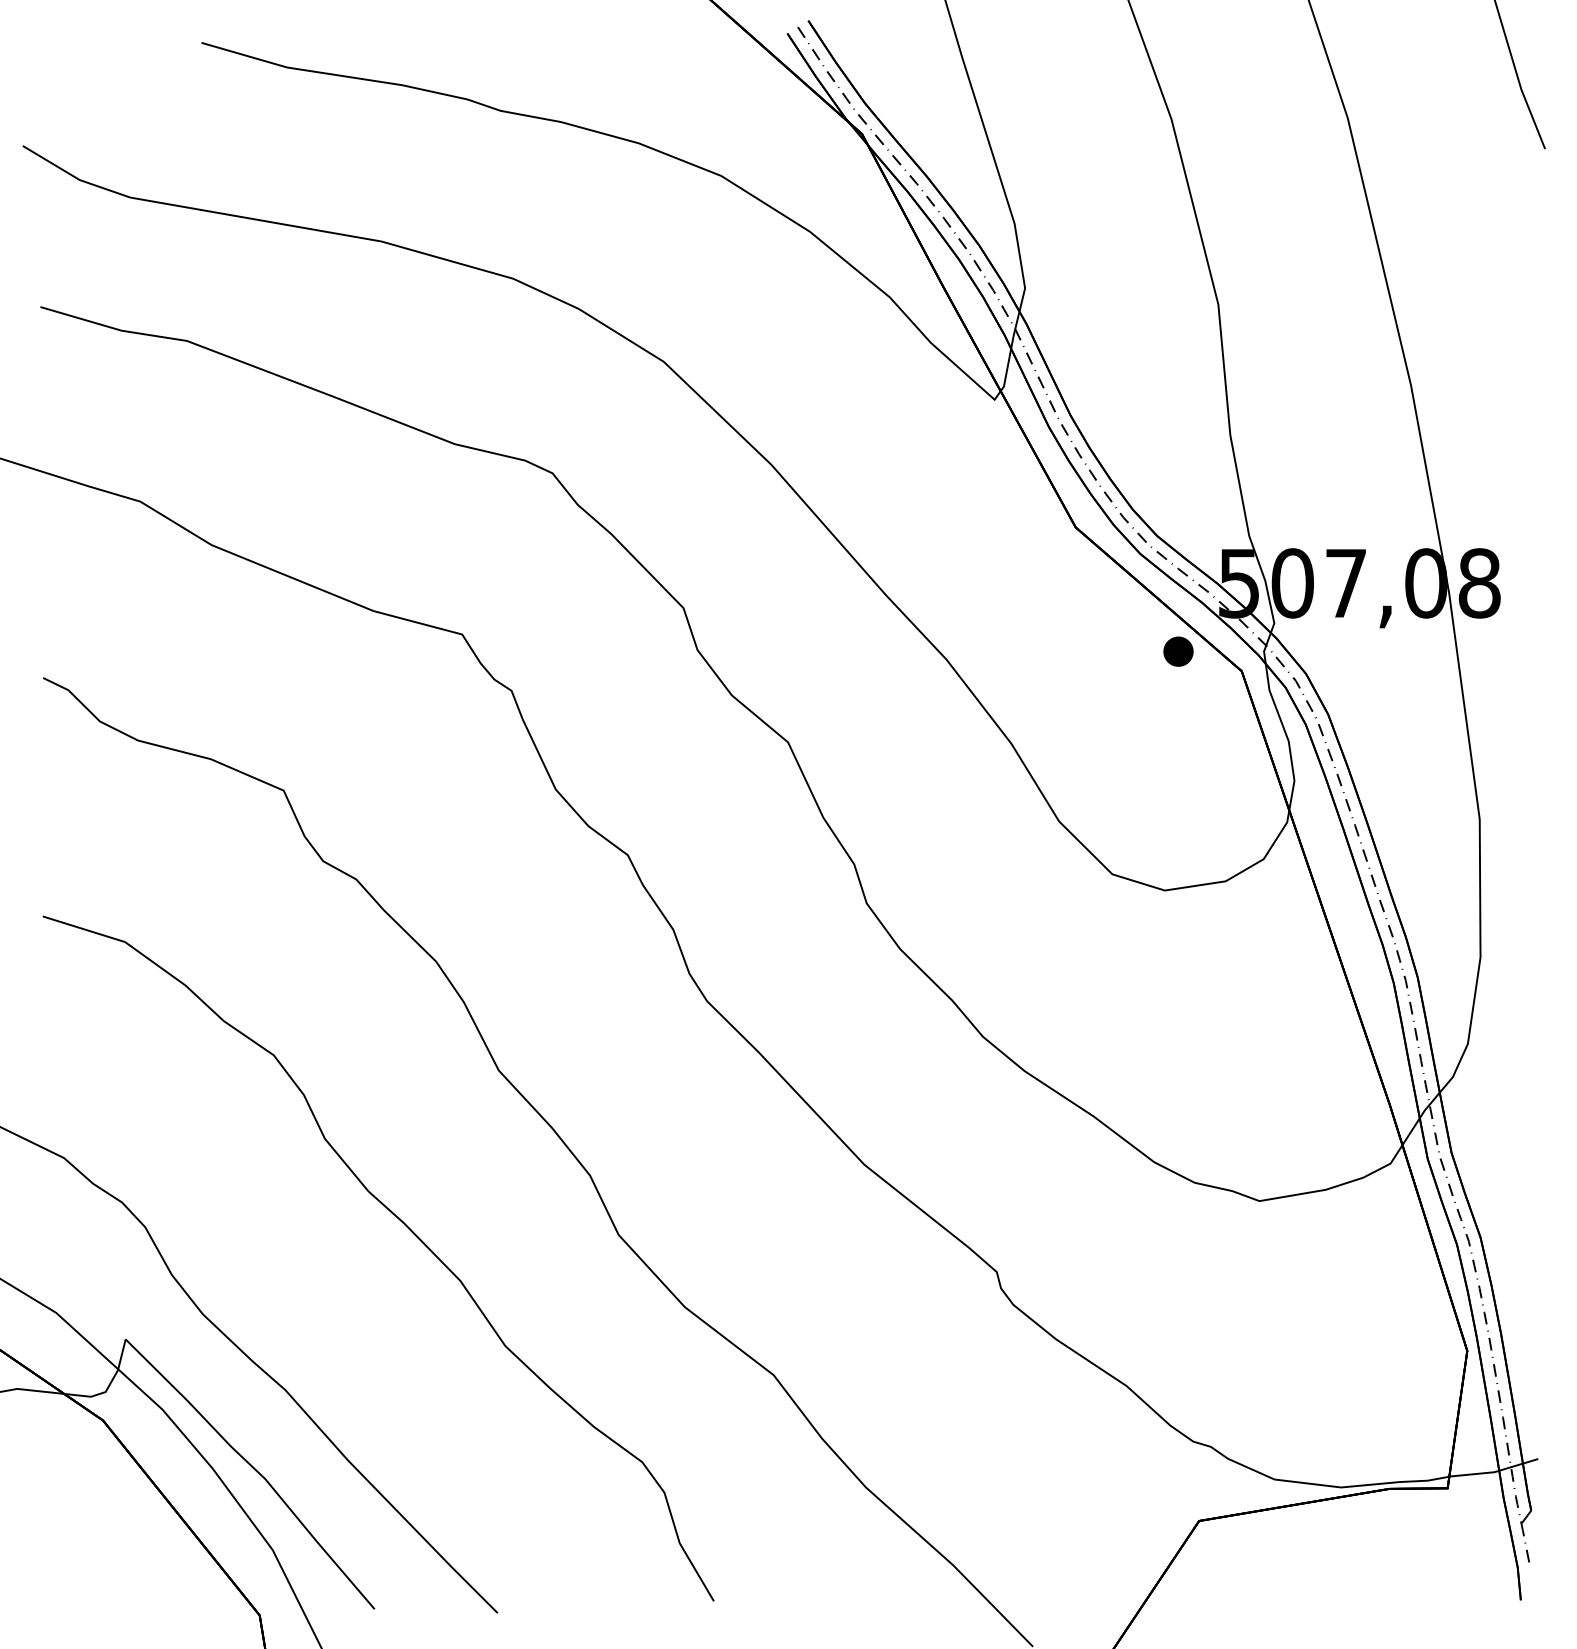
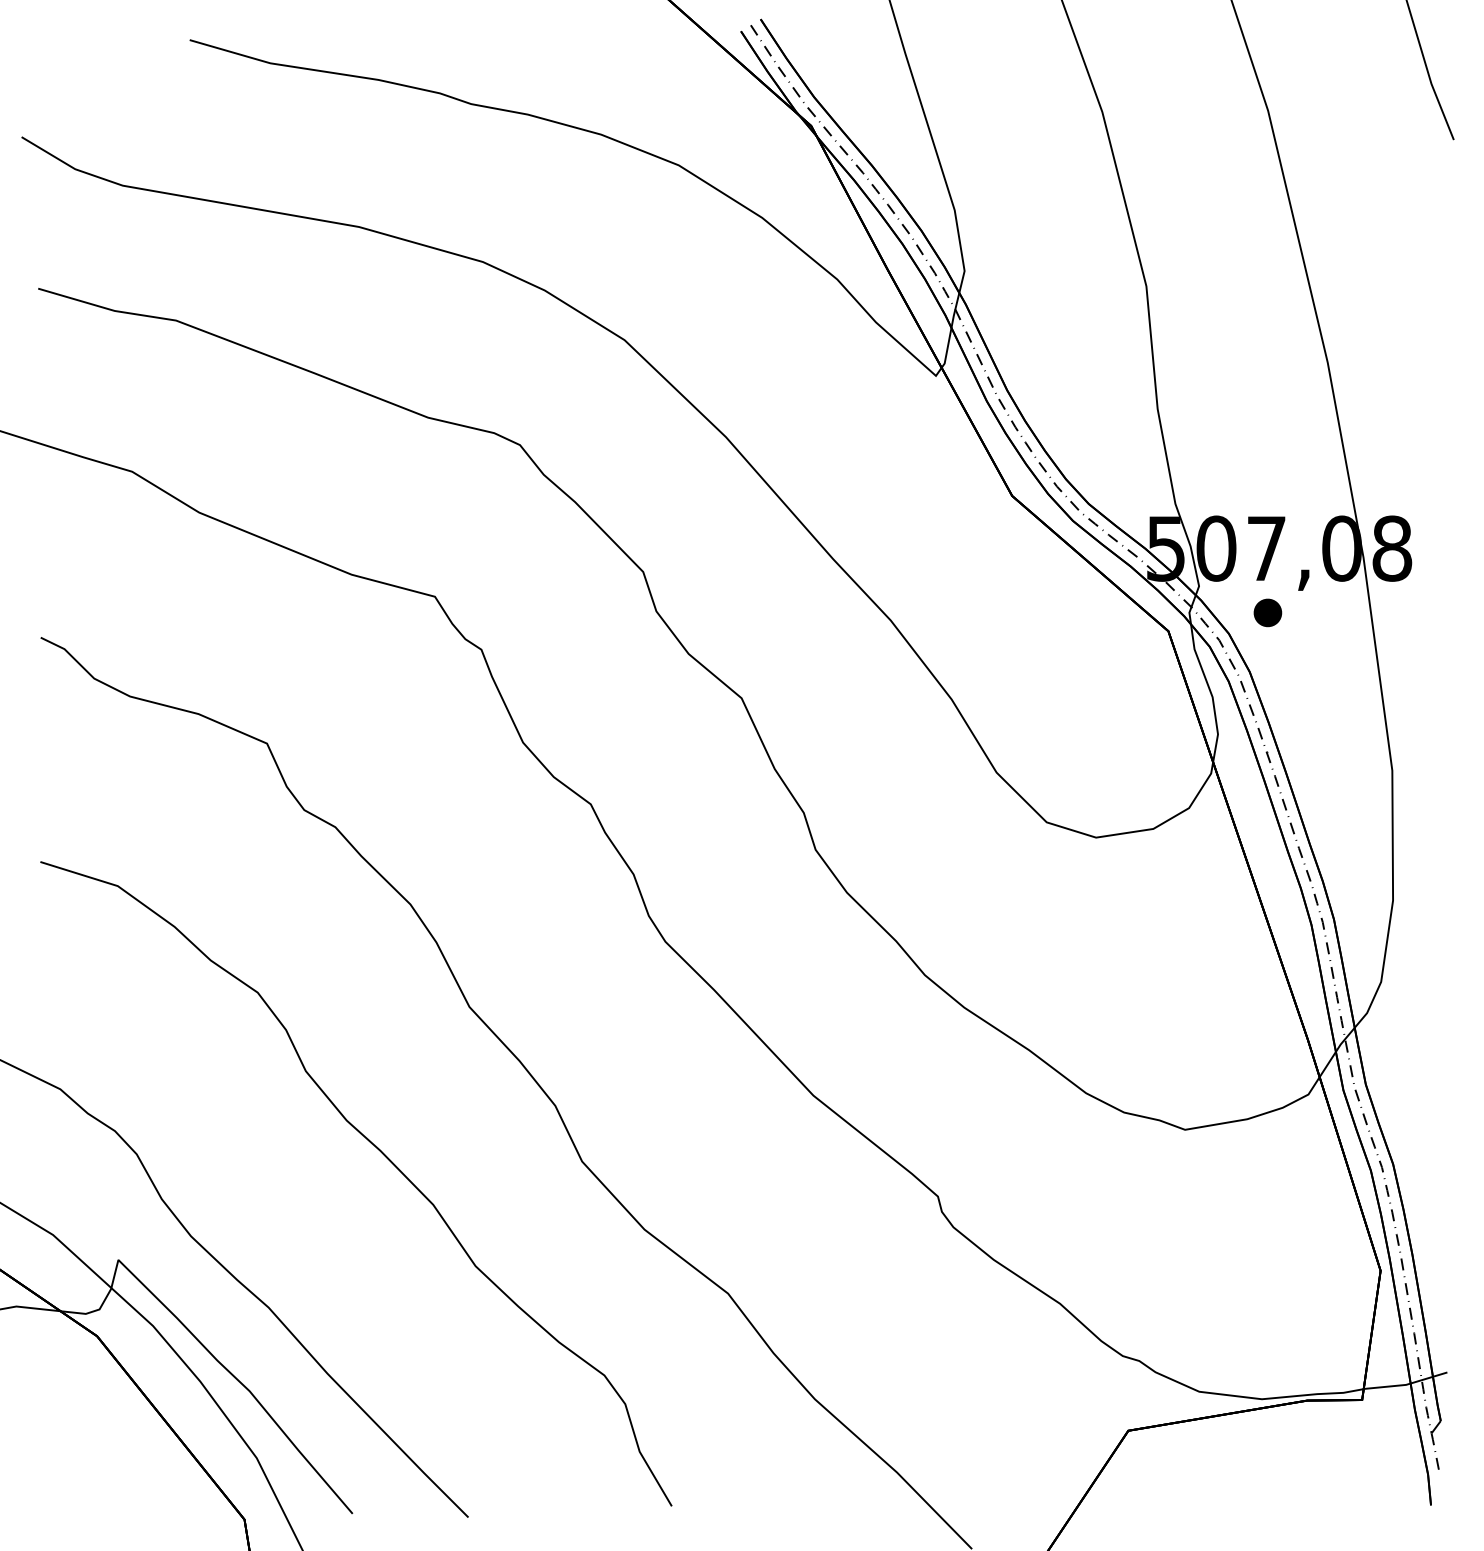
part: (1178, 651) -> (1267, 612), moved

